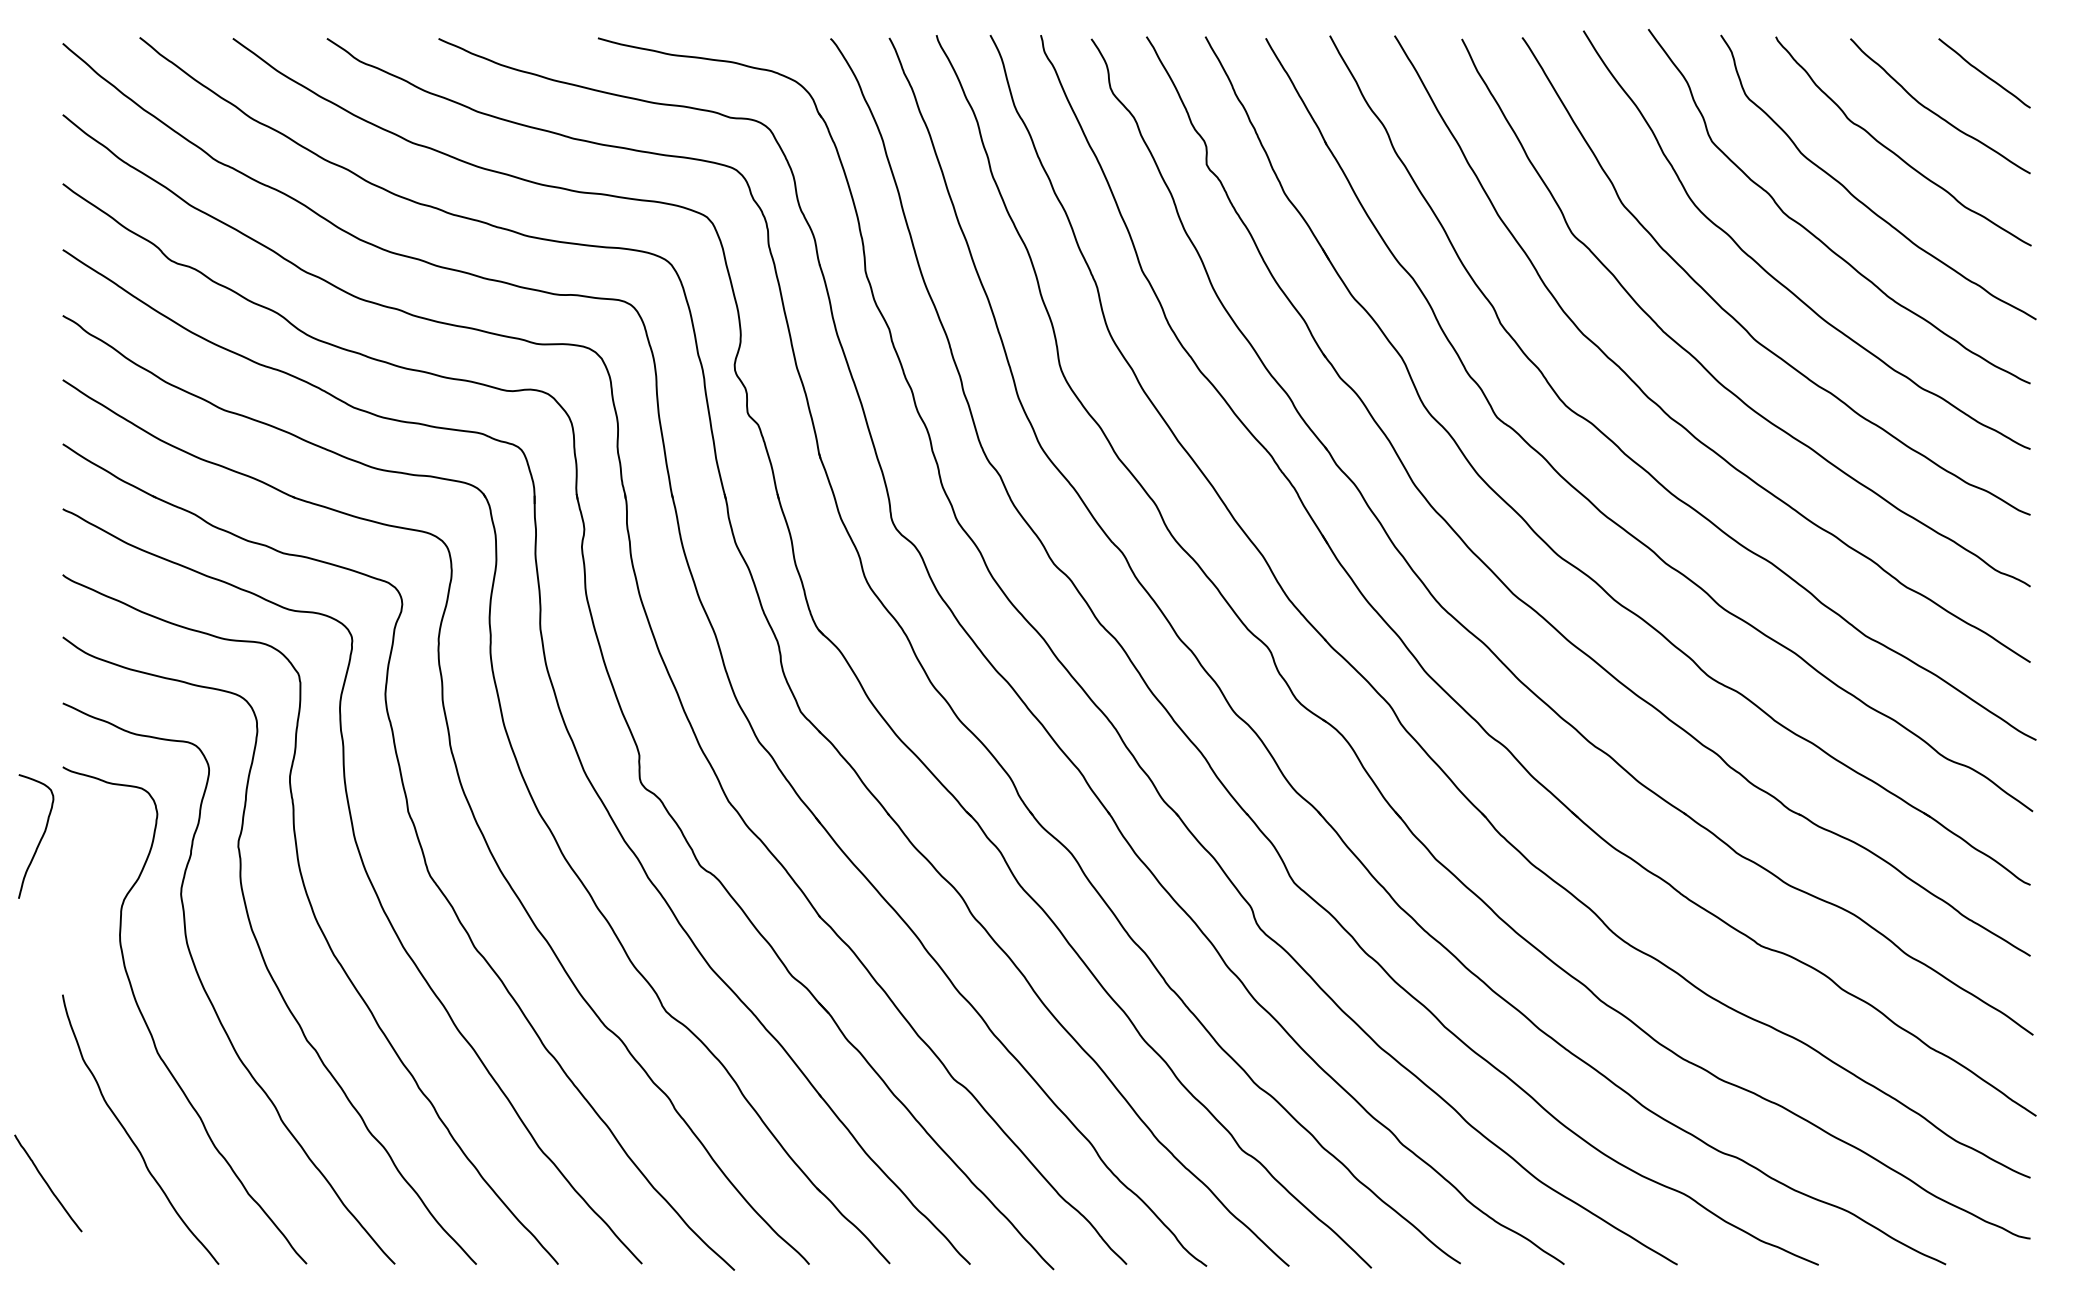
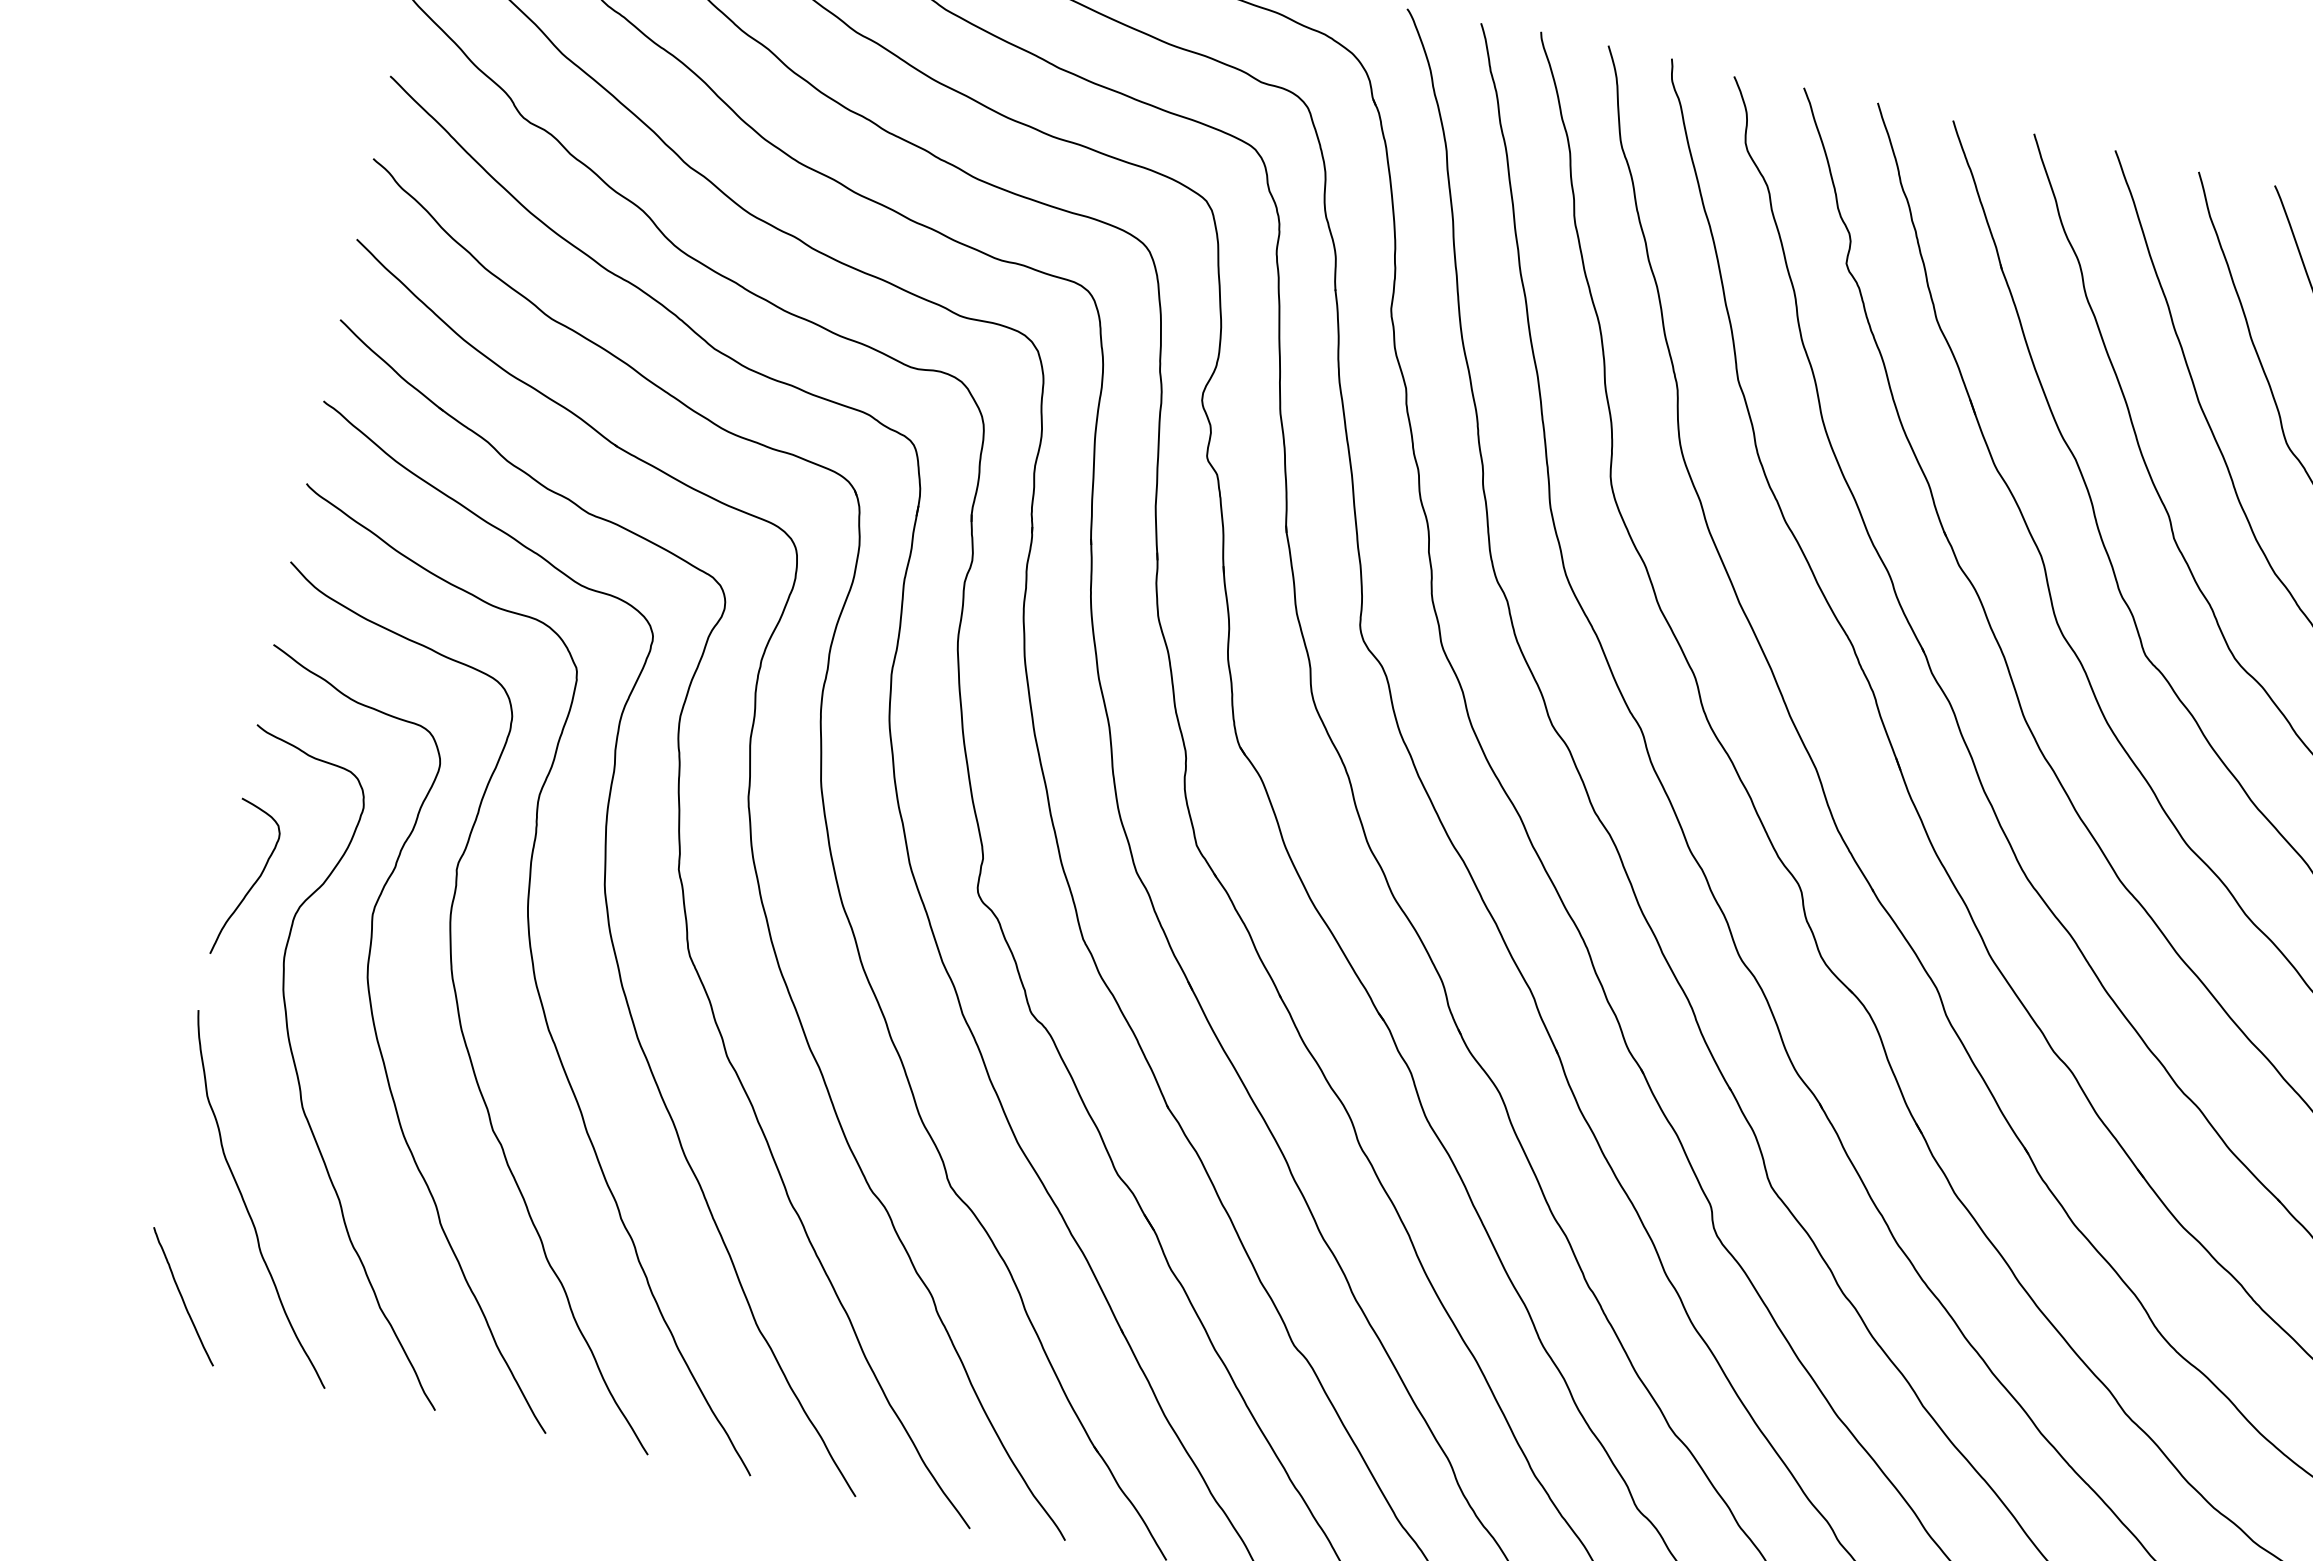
curve: (40, 838) -> (252, 883), moved
curve: (47, 1183) -> (182, 1296), moved

